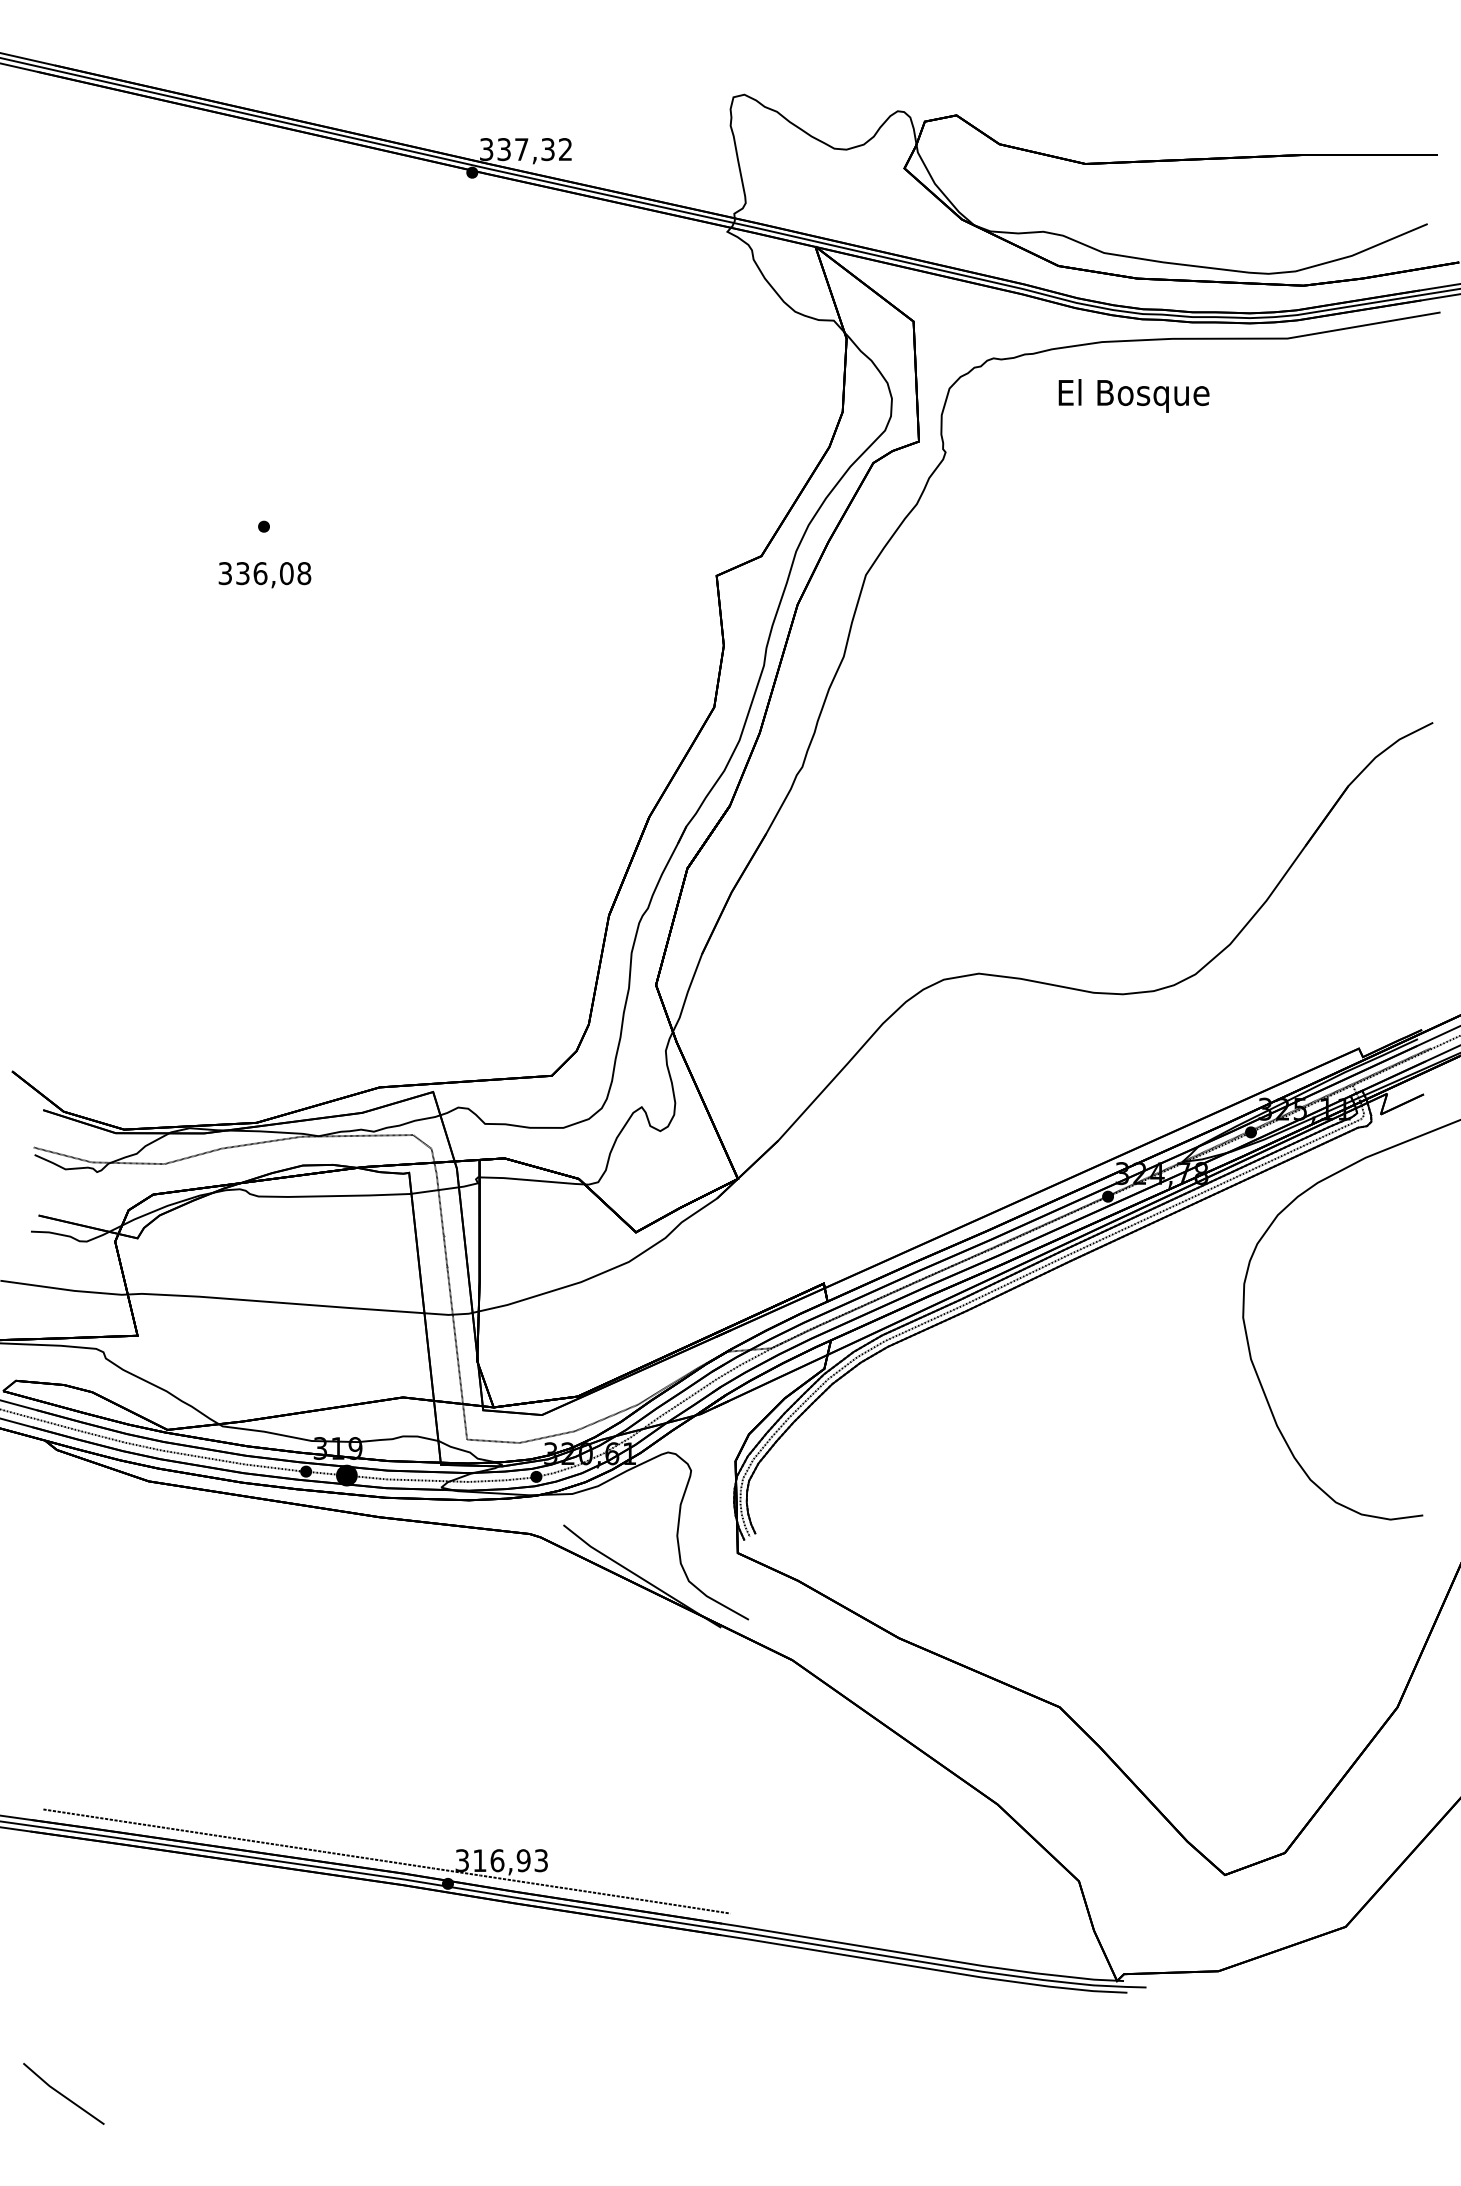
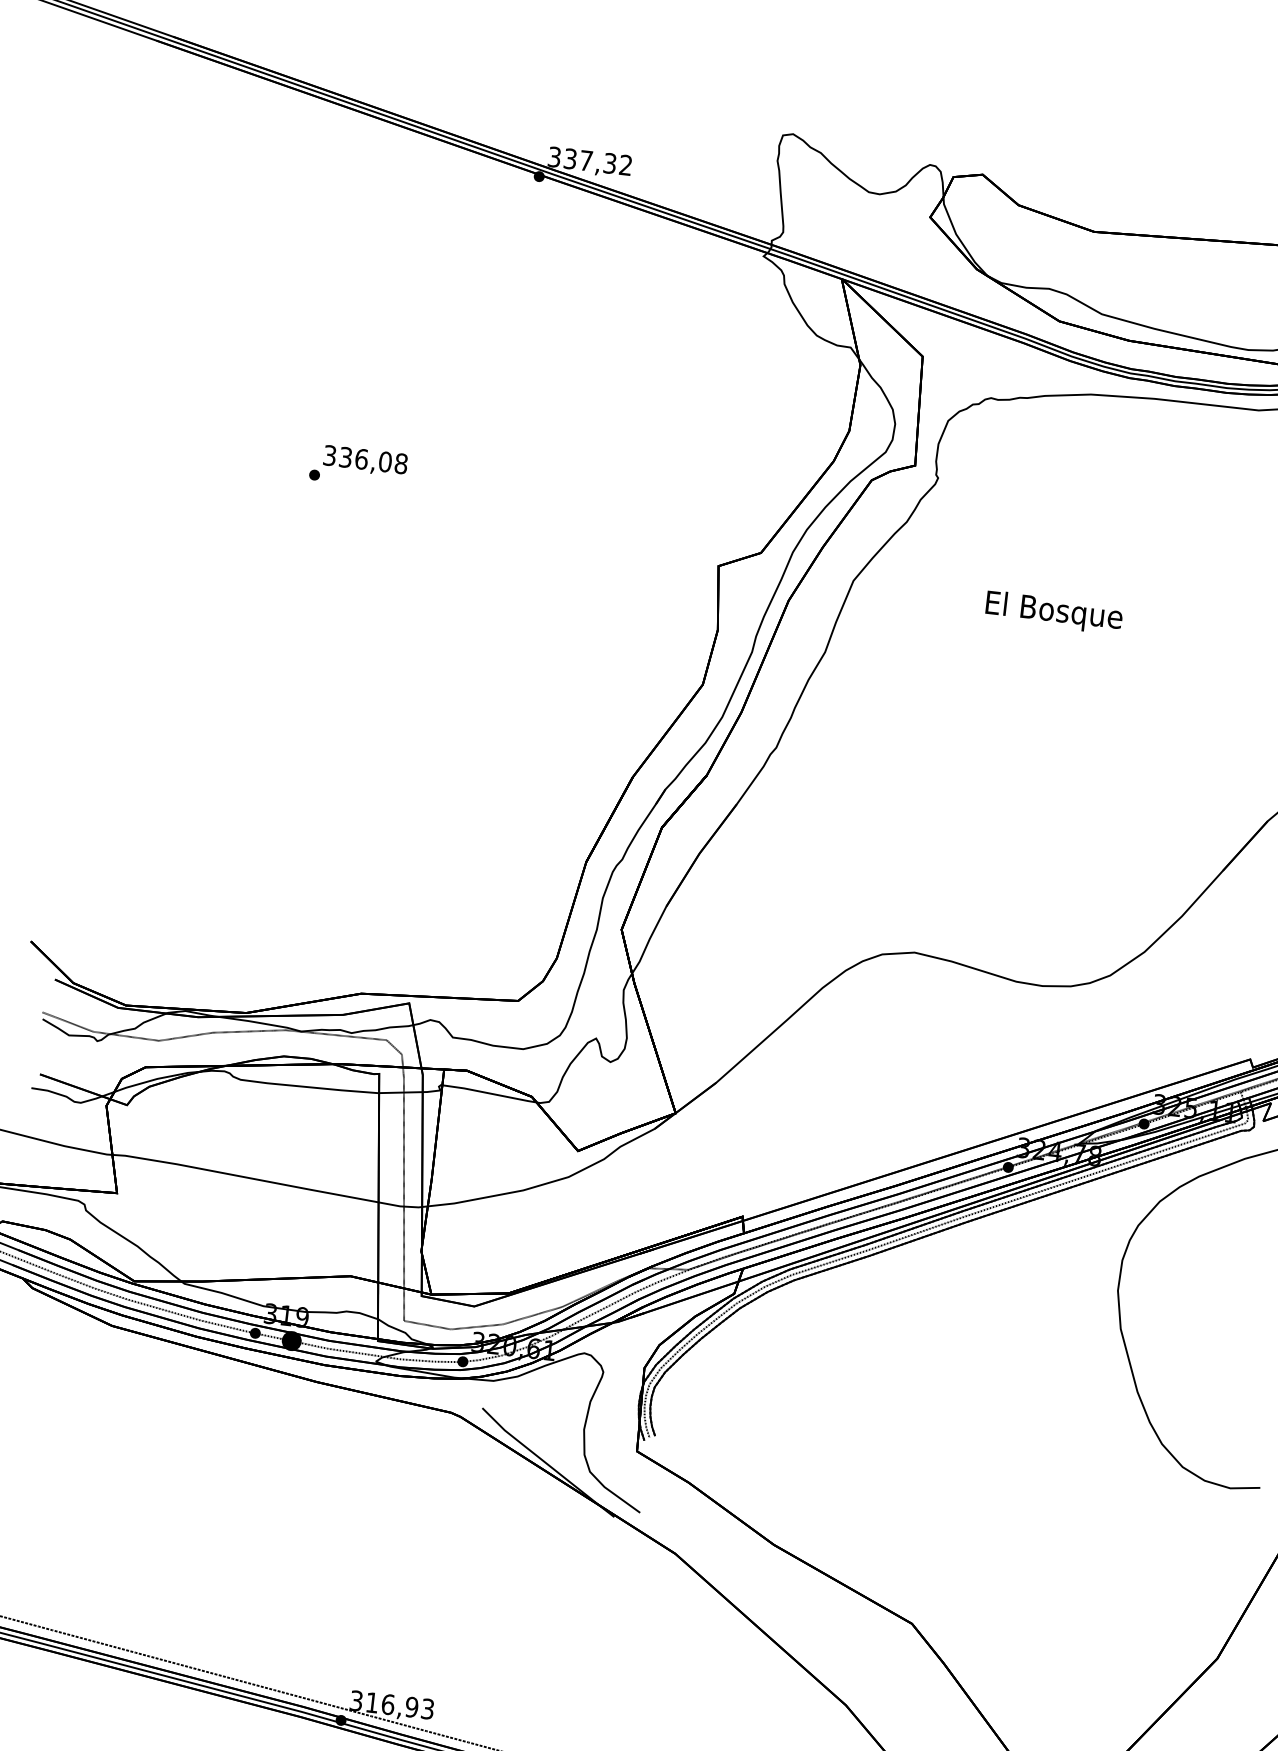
text: (1133, 395) -> (1053, 612), moved
text: (264, 575) -> (365, 461), moved

